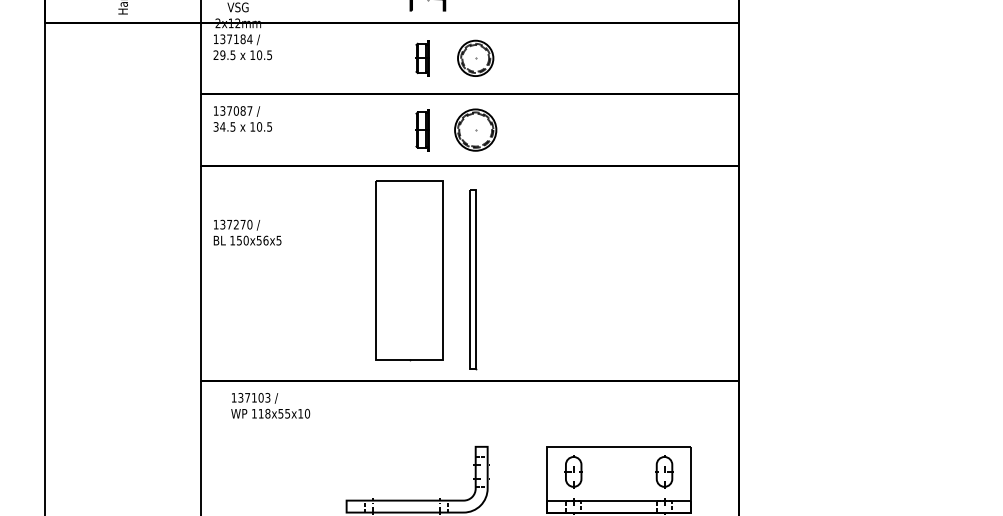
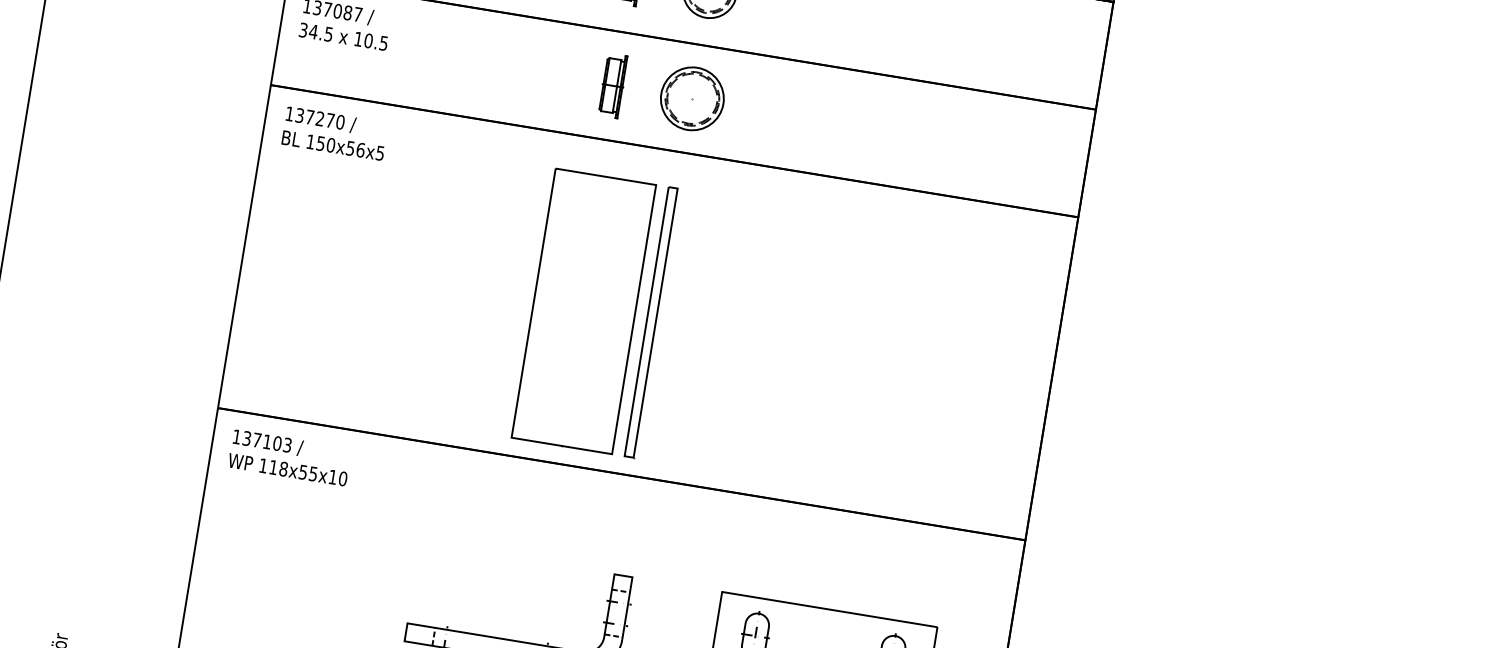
text: (247, 232) -> (334, 133), moved
part: (409, 270) -> (583, 311), moved
text: (270, 405) -> (289, 457), moved

